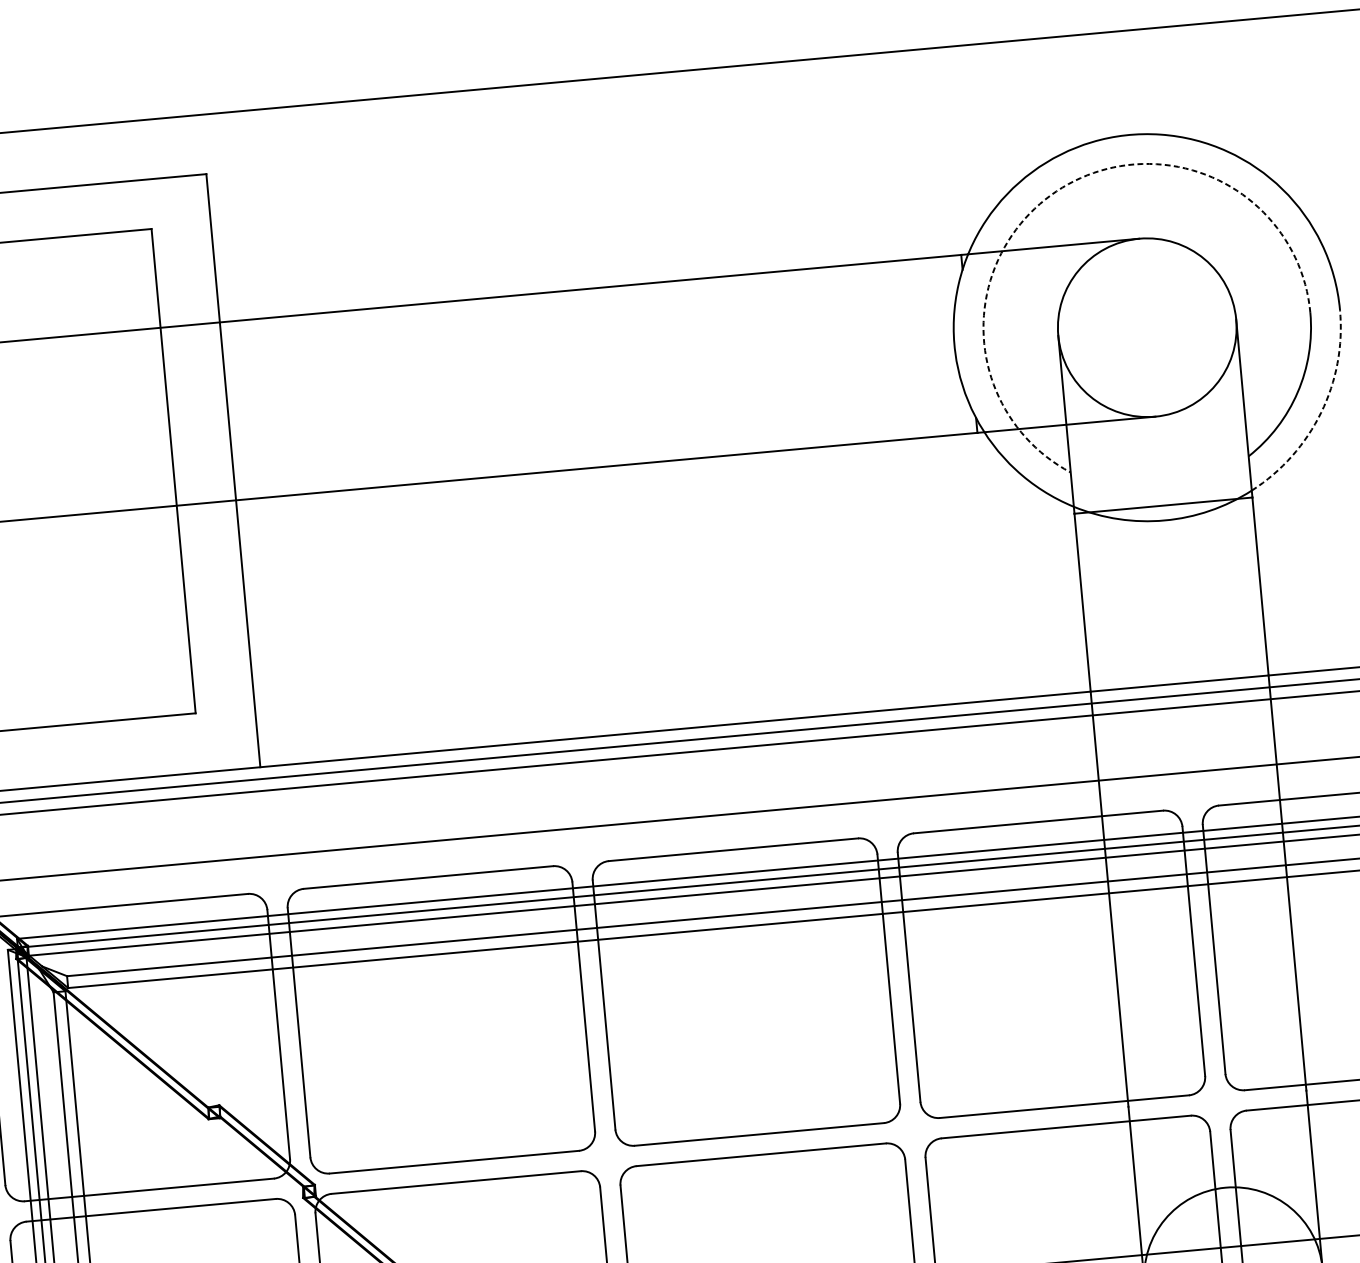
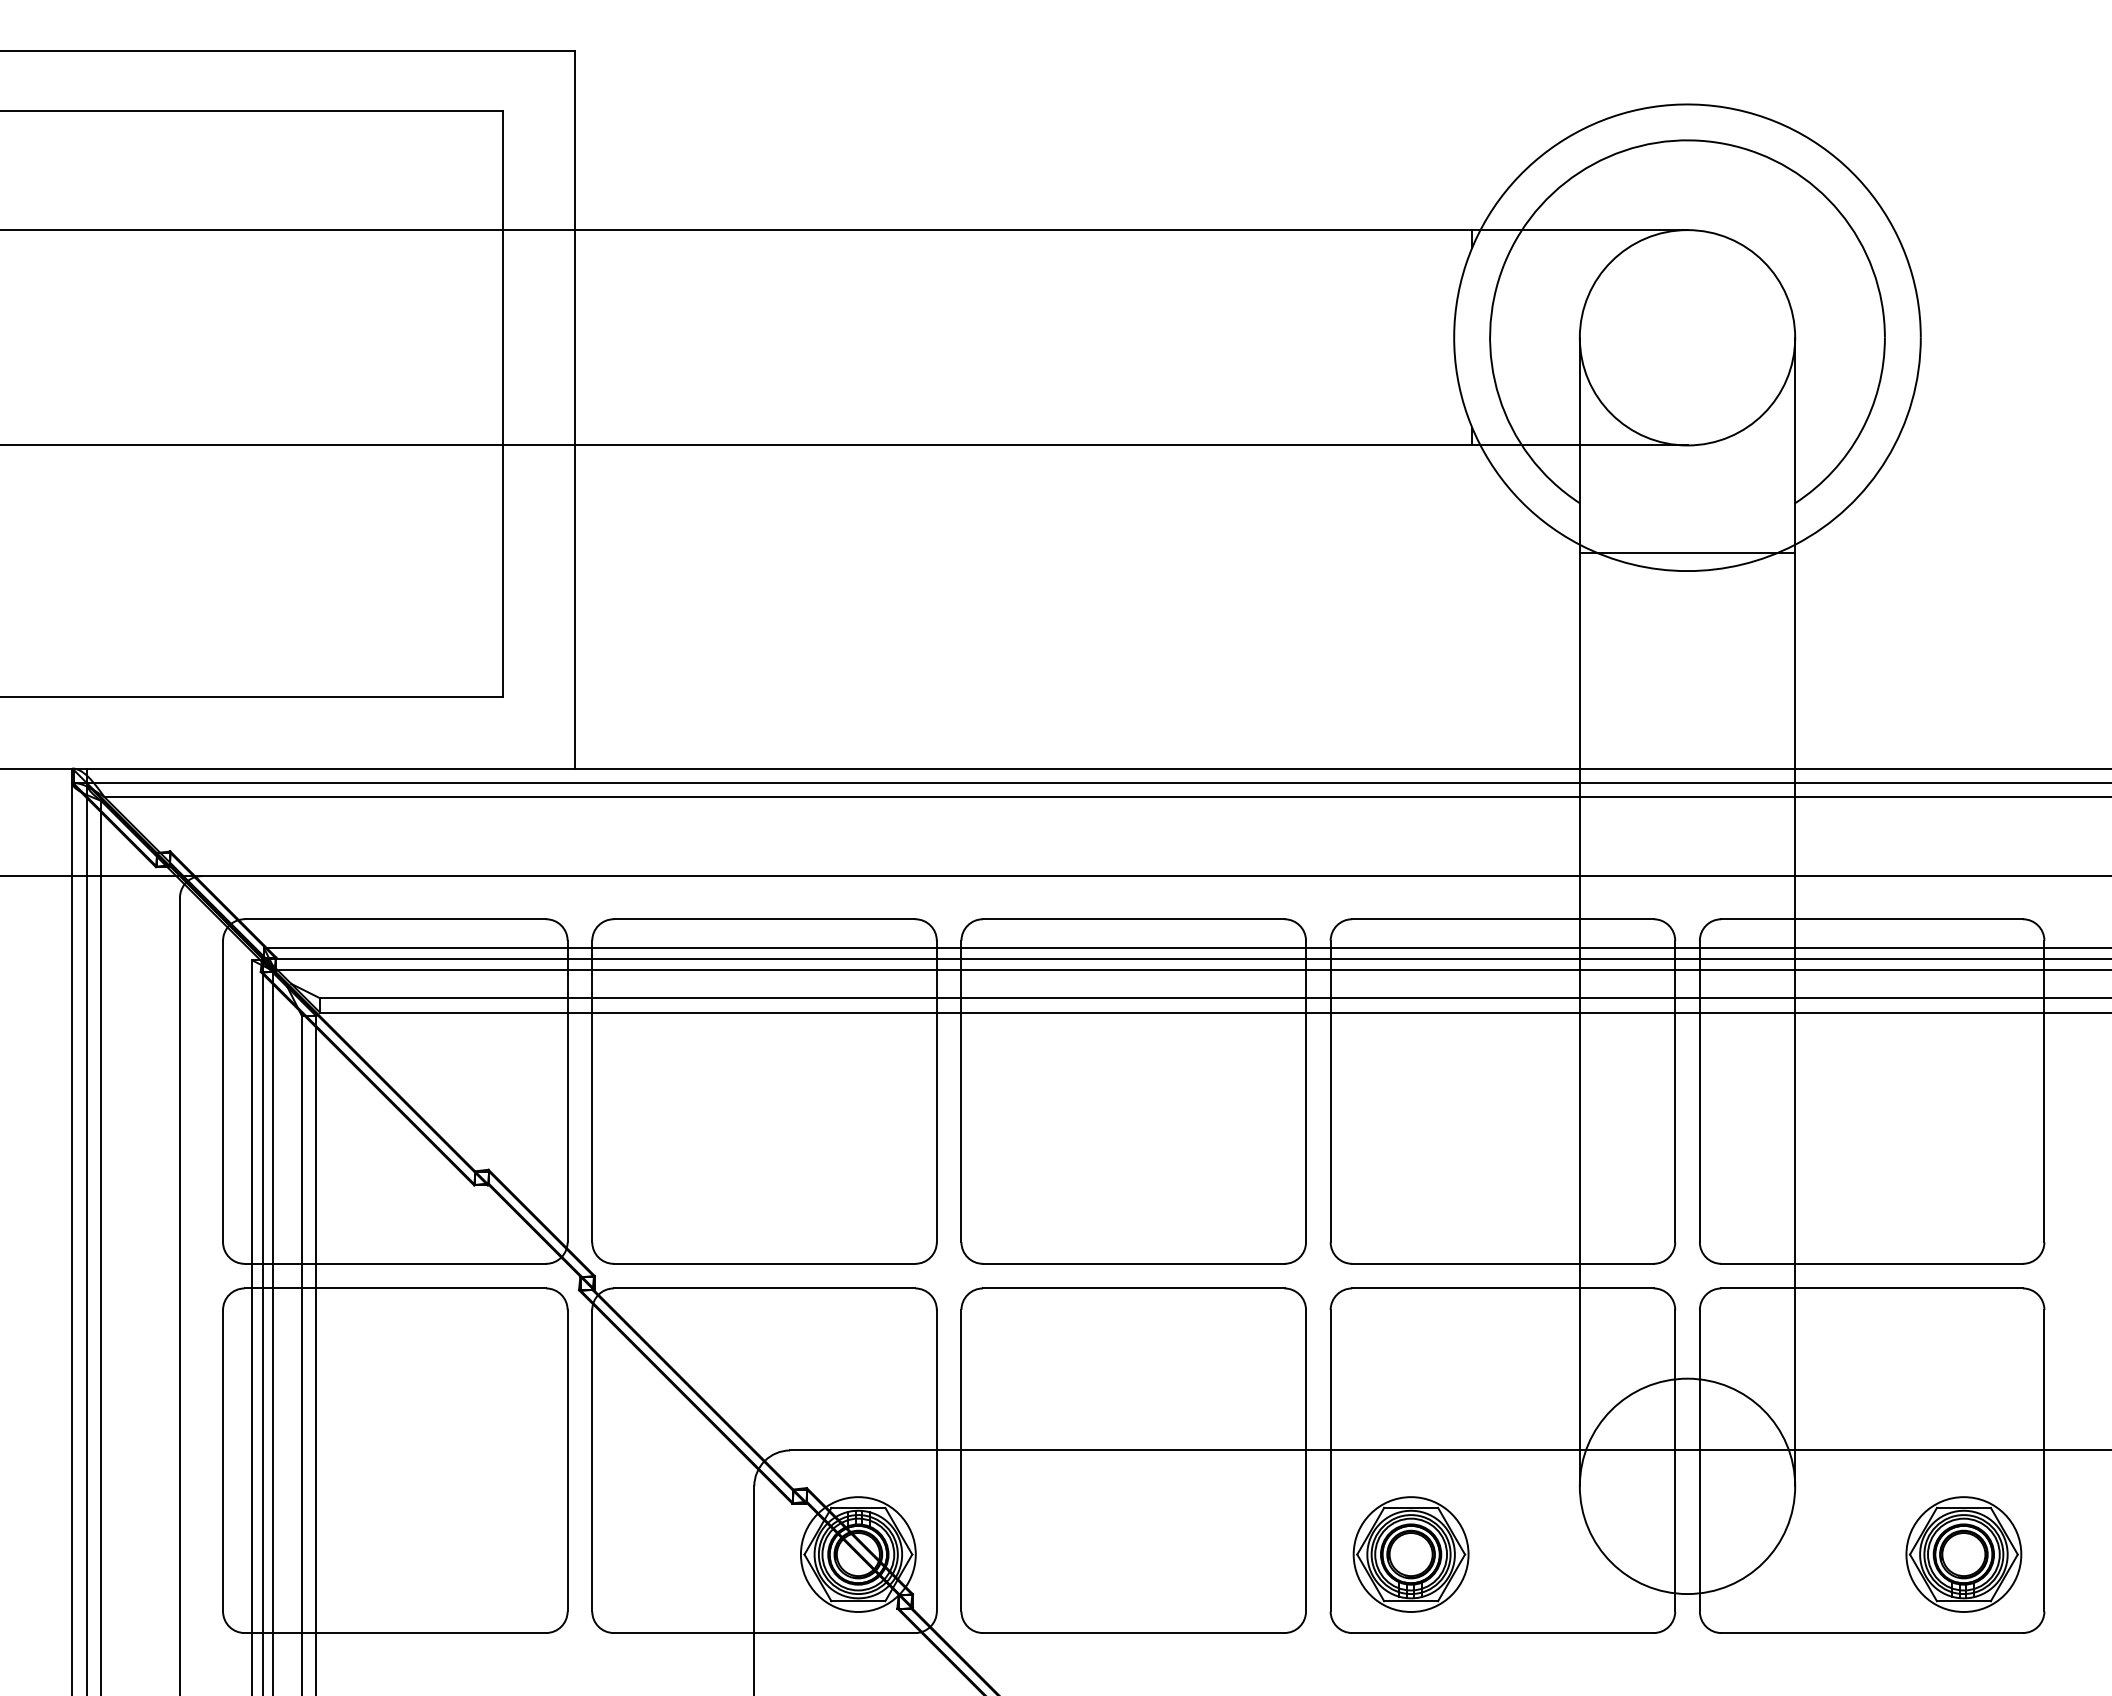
arc: (1056, 191) -> (1593, 164), dashed -> solid
arc: (1320, 412) -> (1886, 458), dashed -> solid

